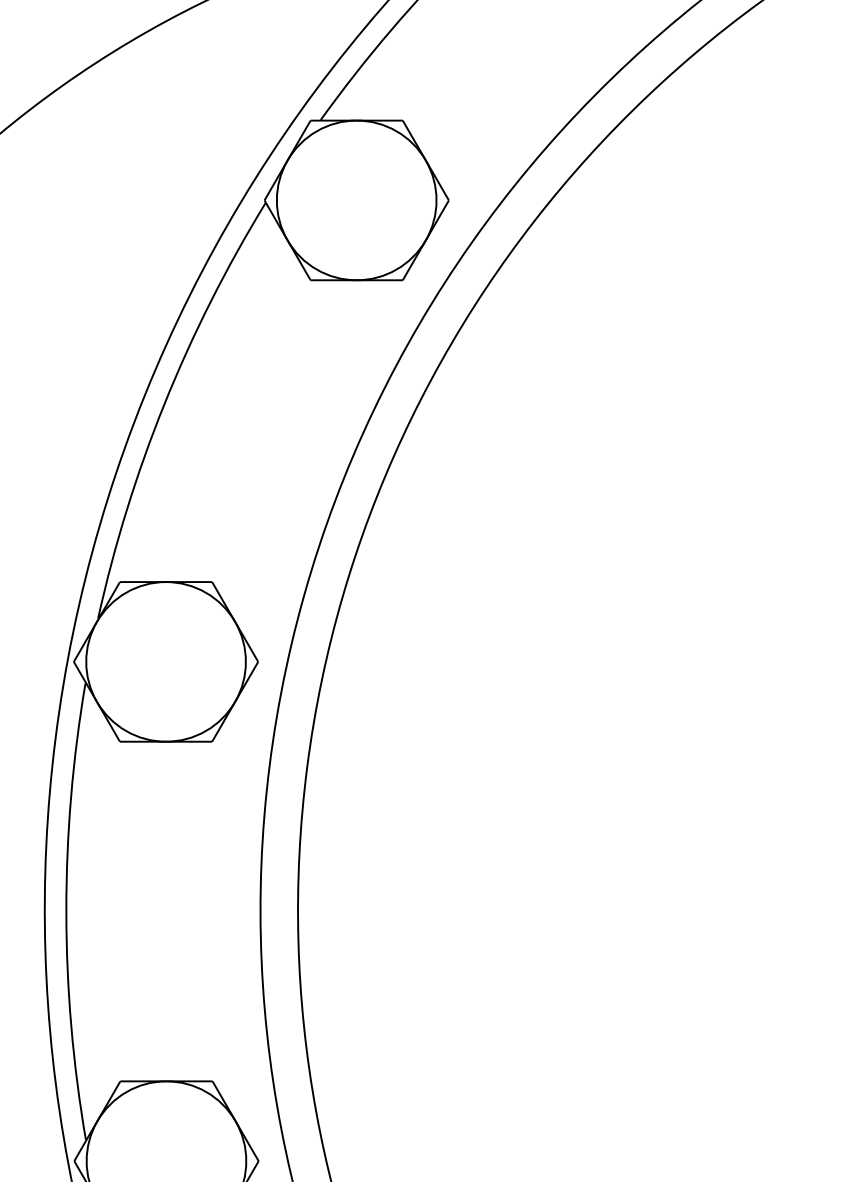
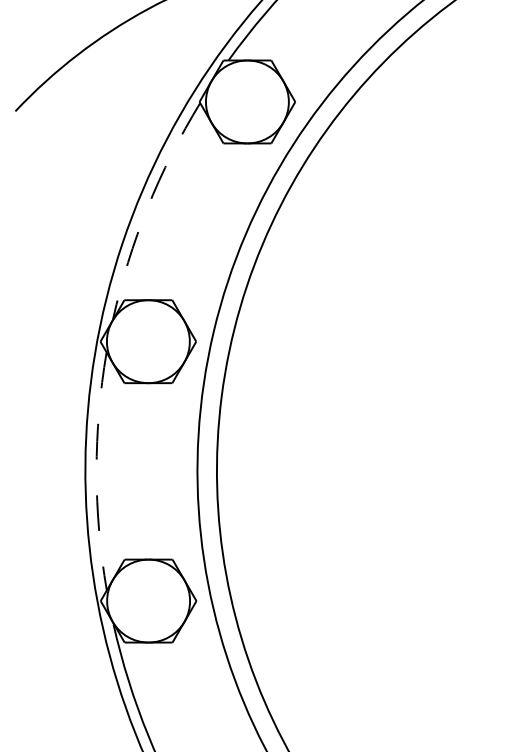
arc: (164, 403) -> (147, 207), solid -> dashed
arc: (66, 911) -> (96, 471), solid -> dashed

